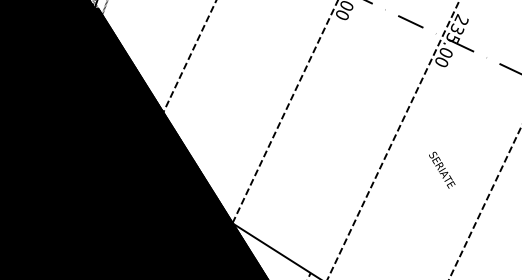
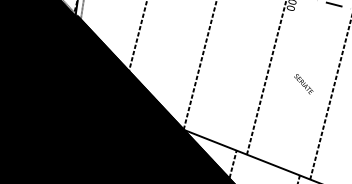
text: (441, 170) -> (303, 84), moved

